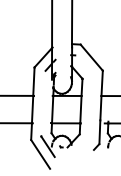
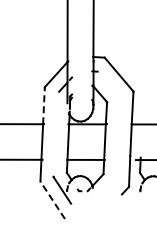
line: (33, 81) -> (43, 105), solid -> dashed
line: (40, 153) -> (52, 199), solid -> dashed

